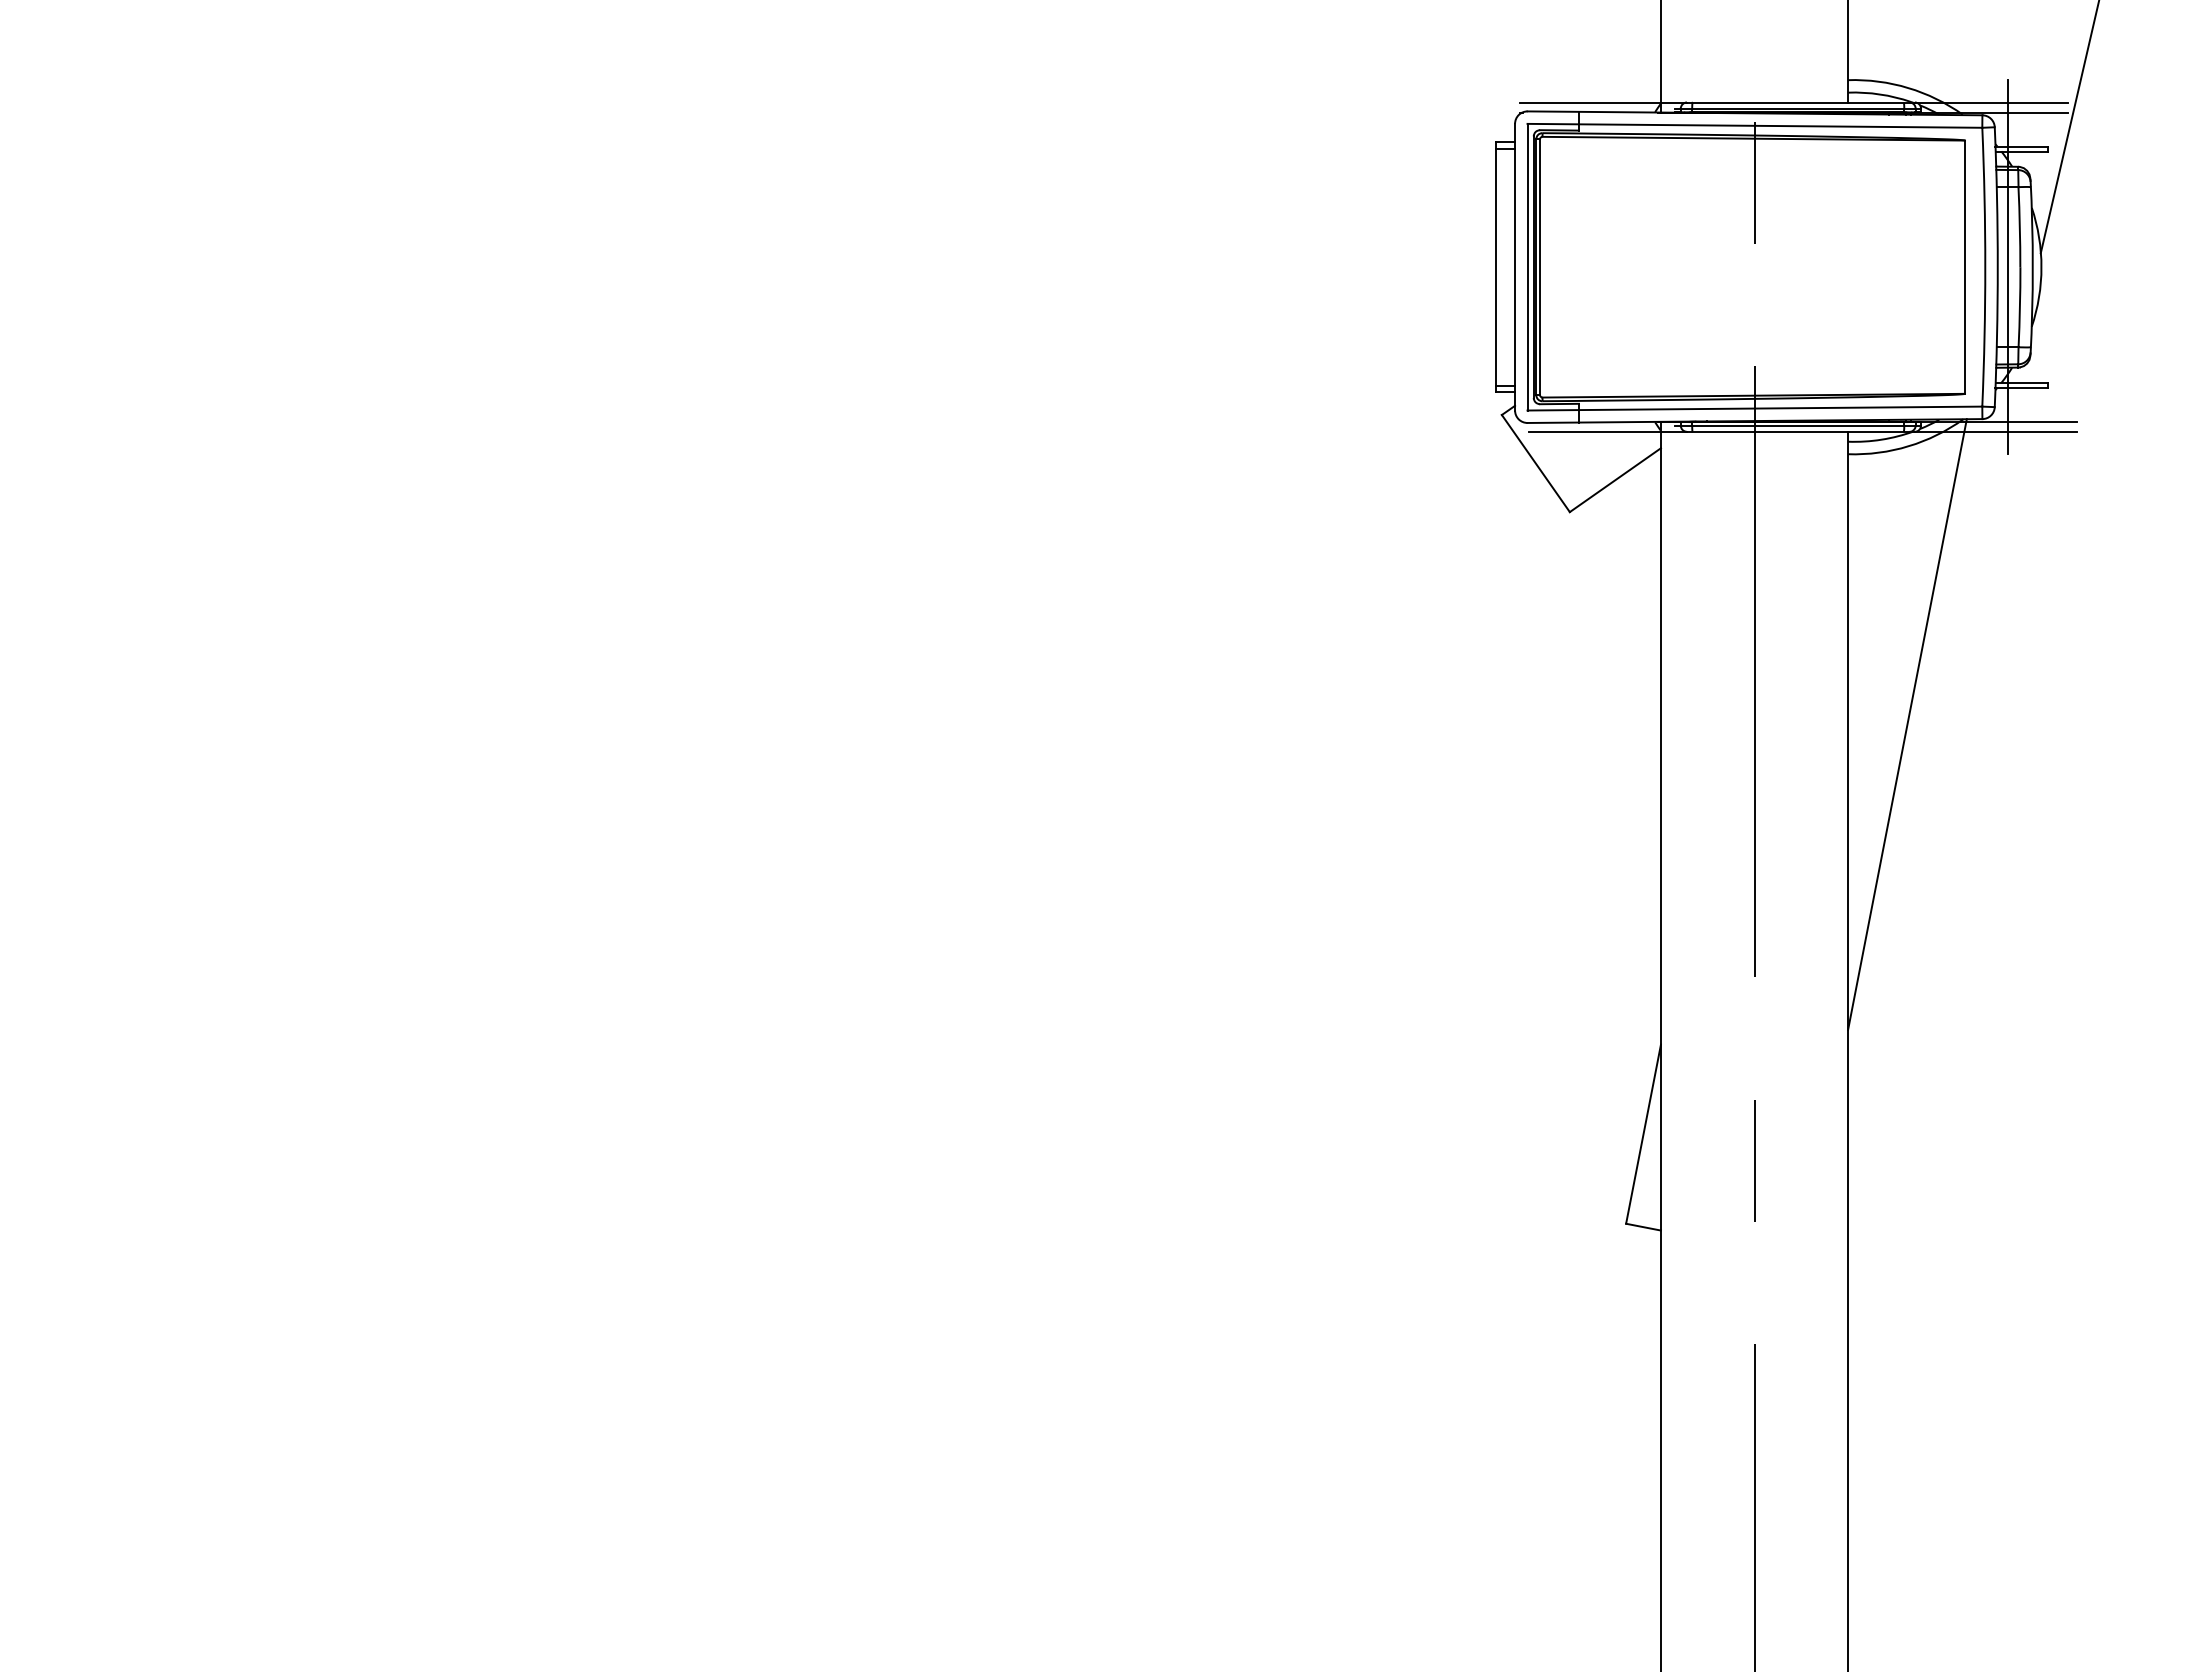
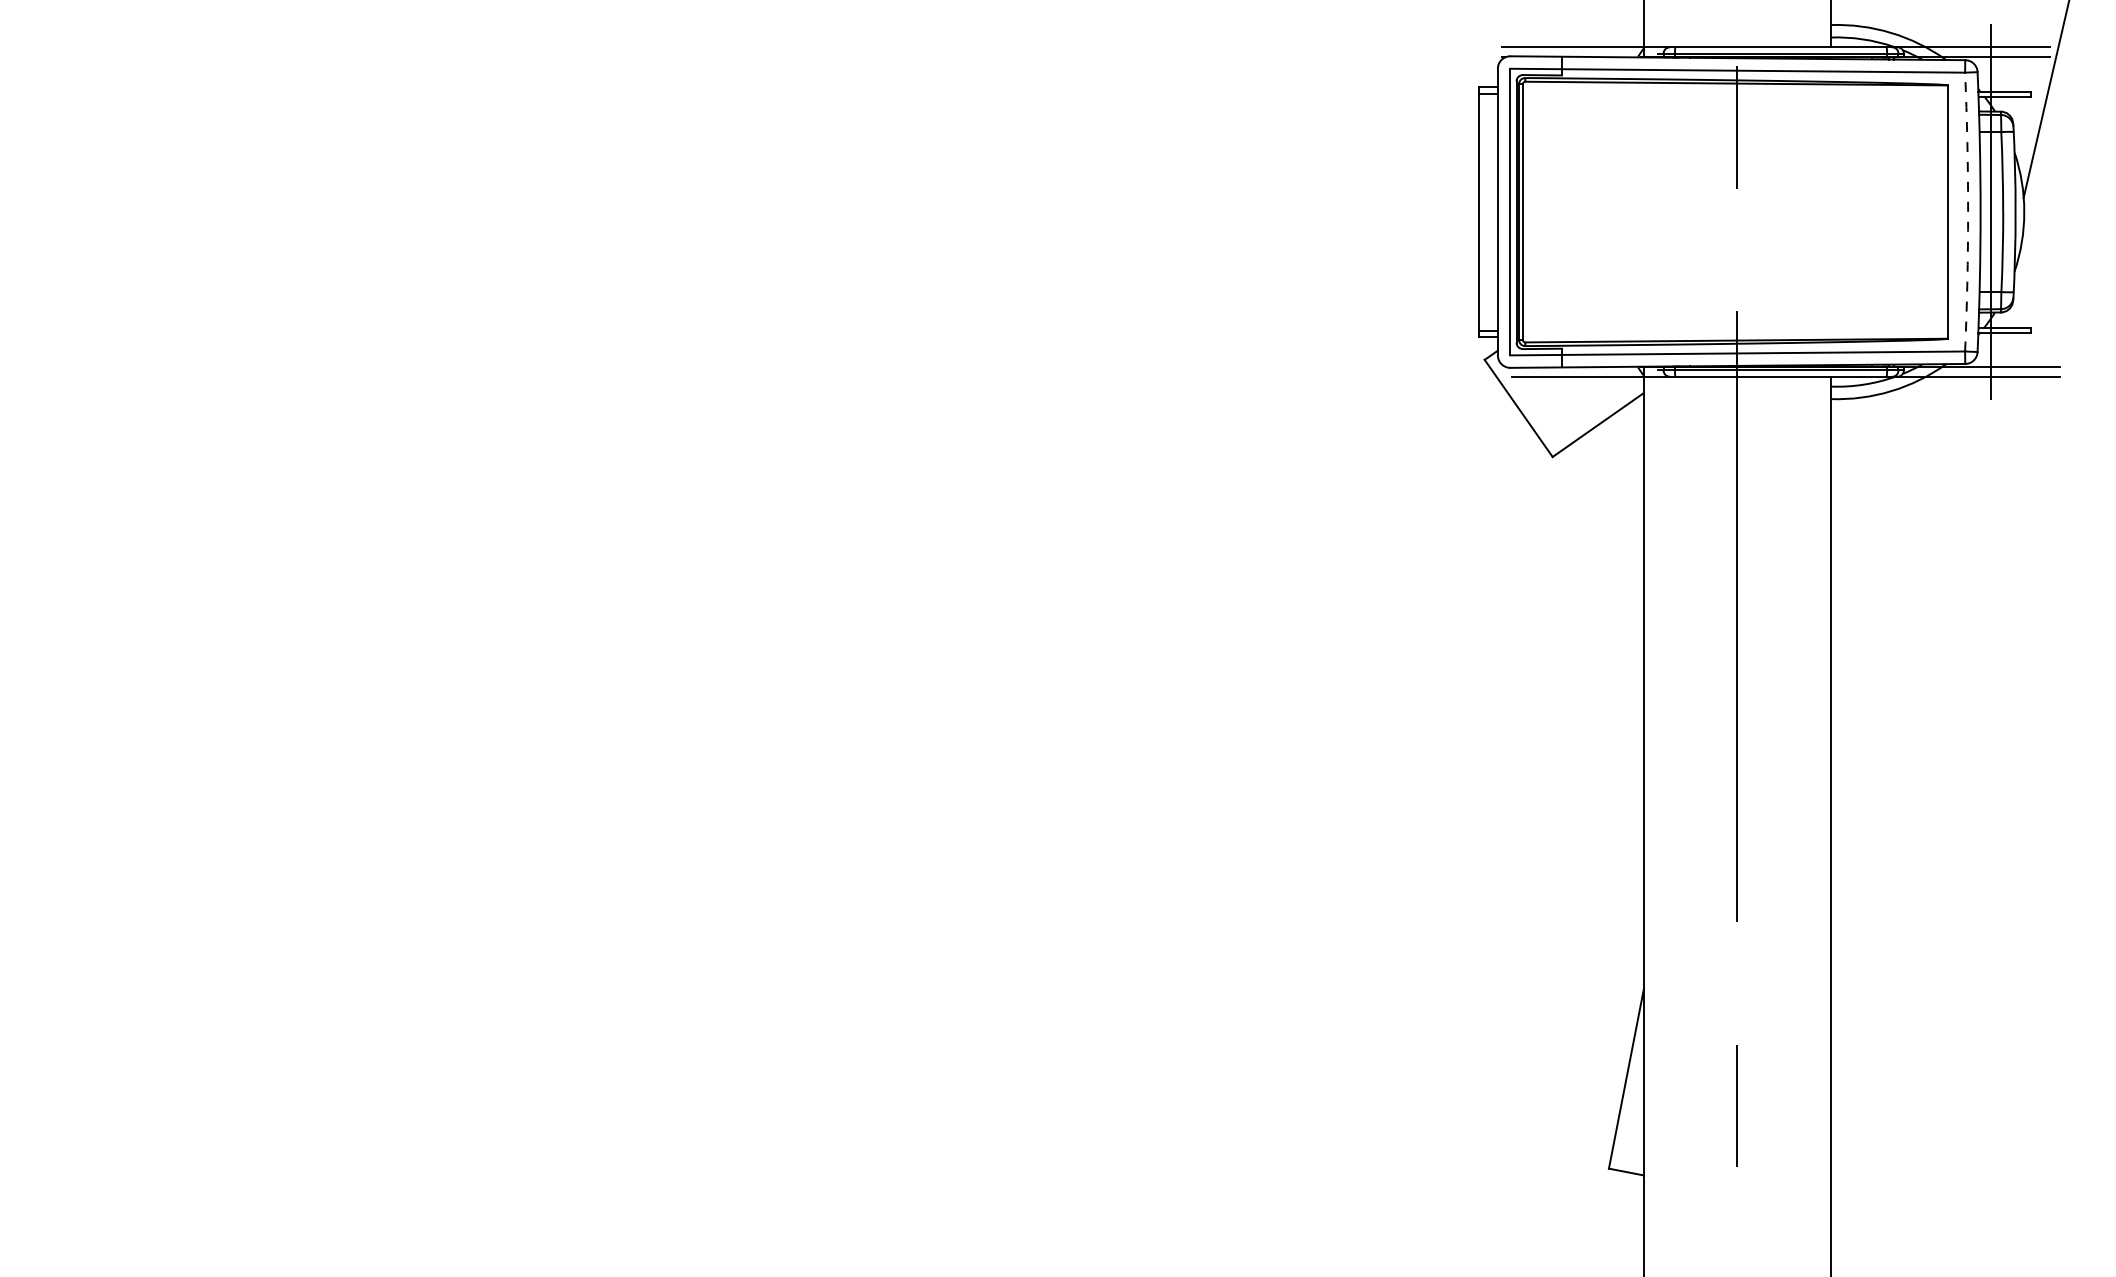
arc: (1985, 267) -> (1968, 212), solid -> dashed
line: (1907, 724) -> (1890, 669), removed

